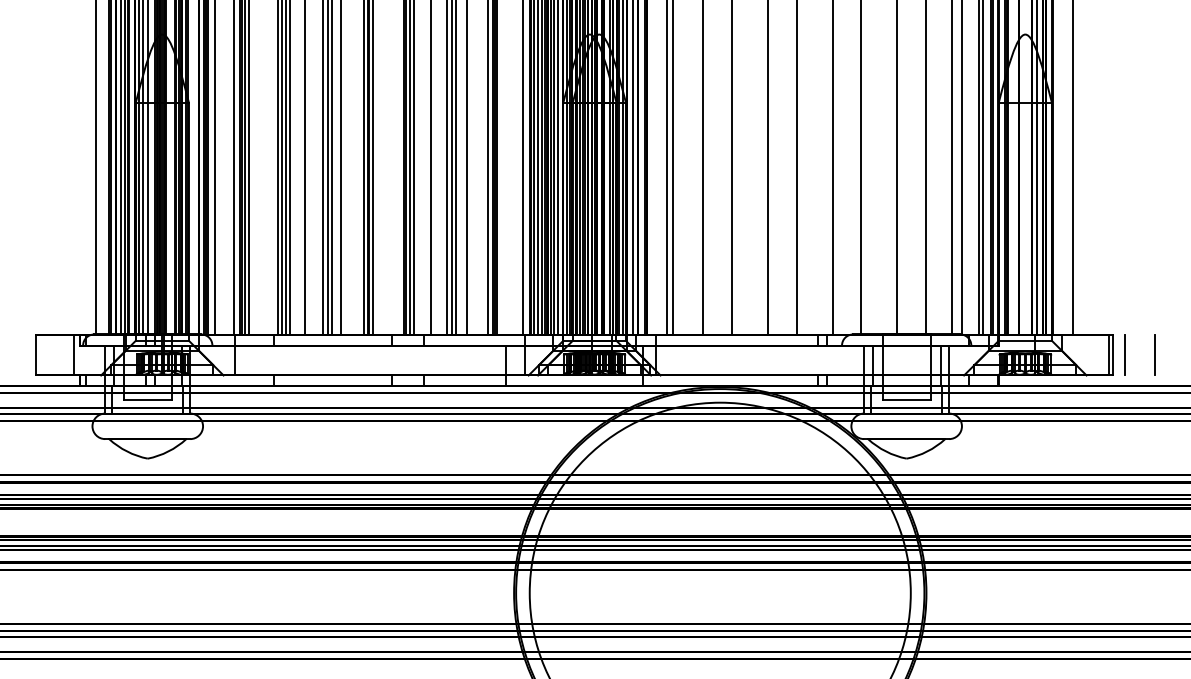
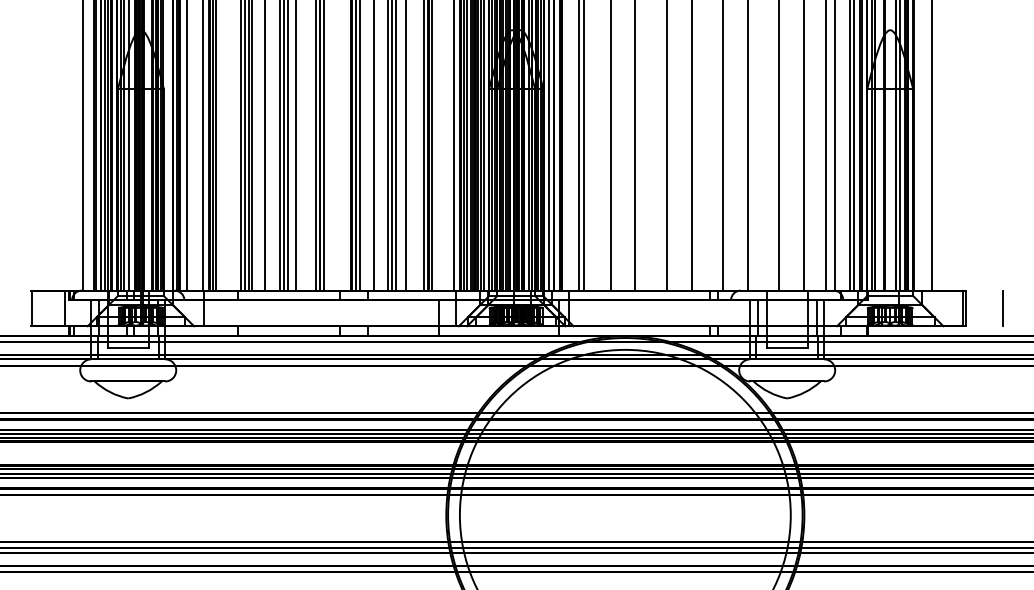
line: (1124, 354) -> (976, 308), removed

